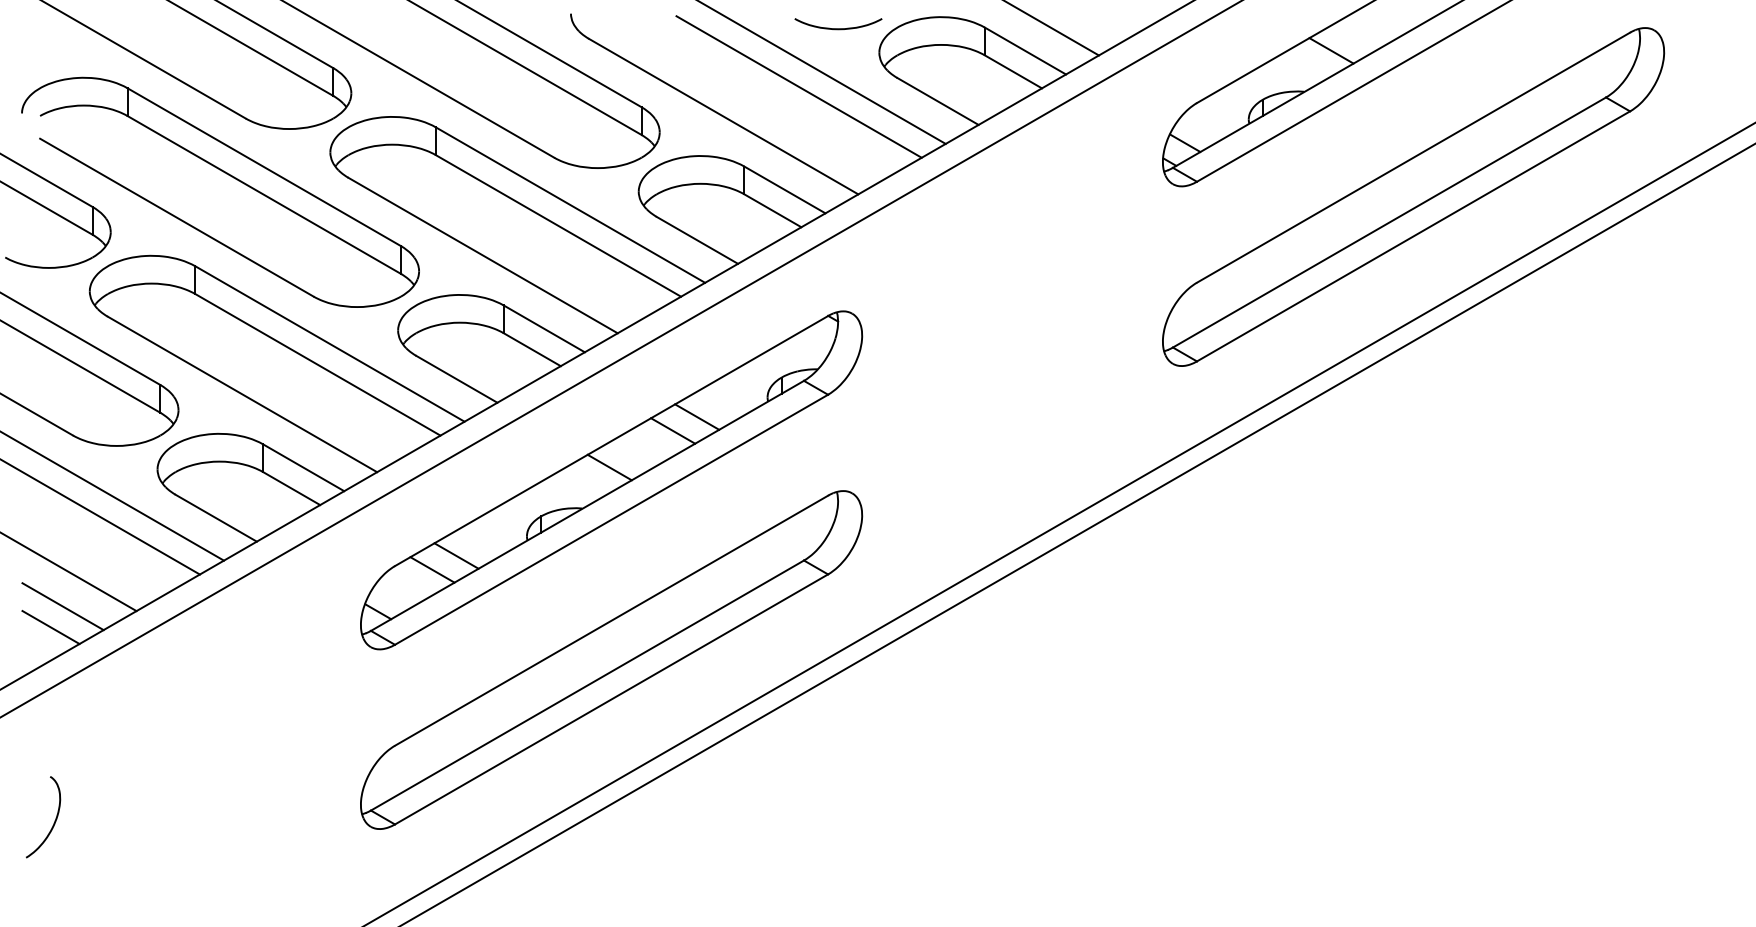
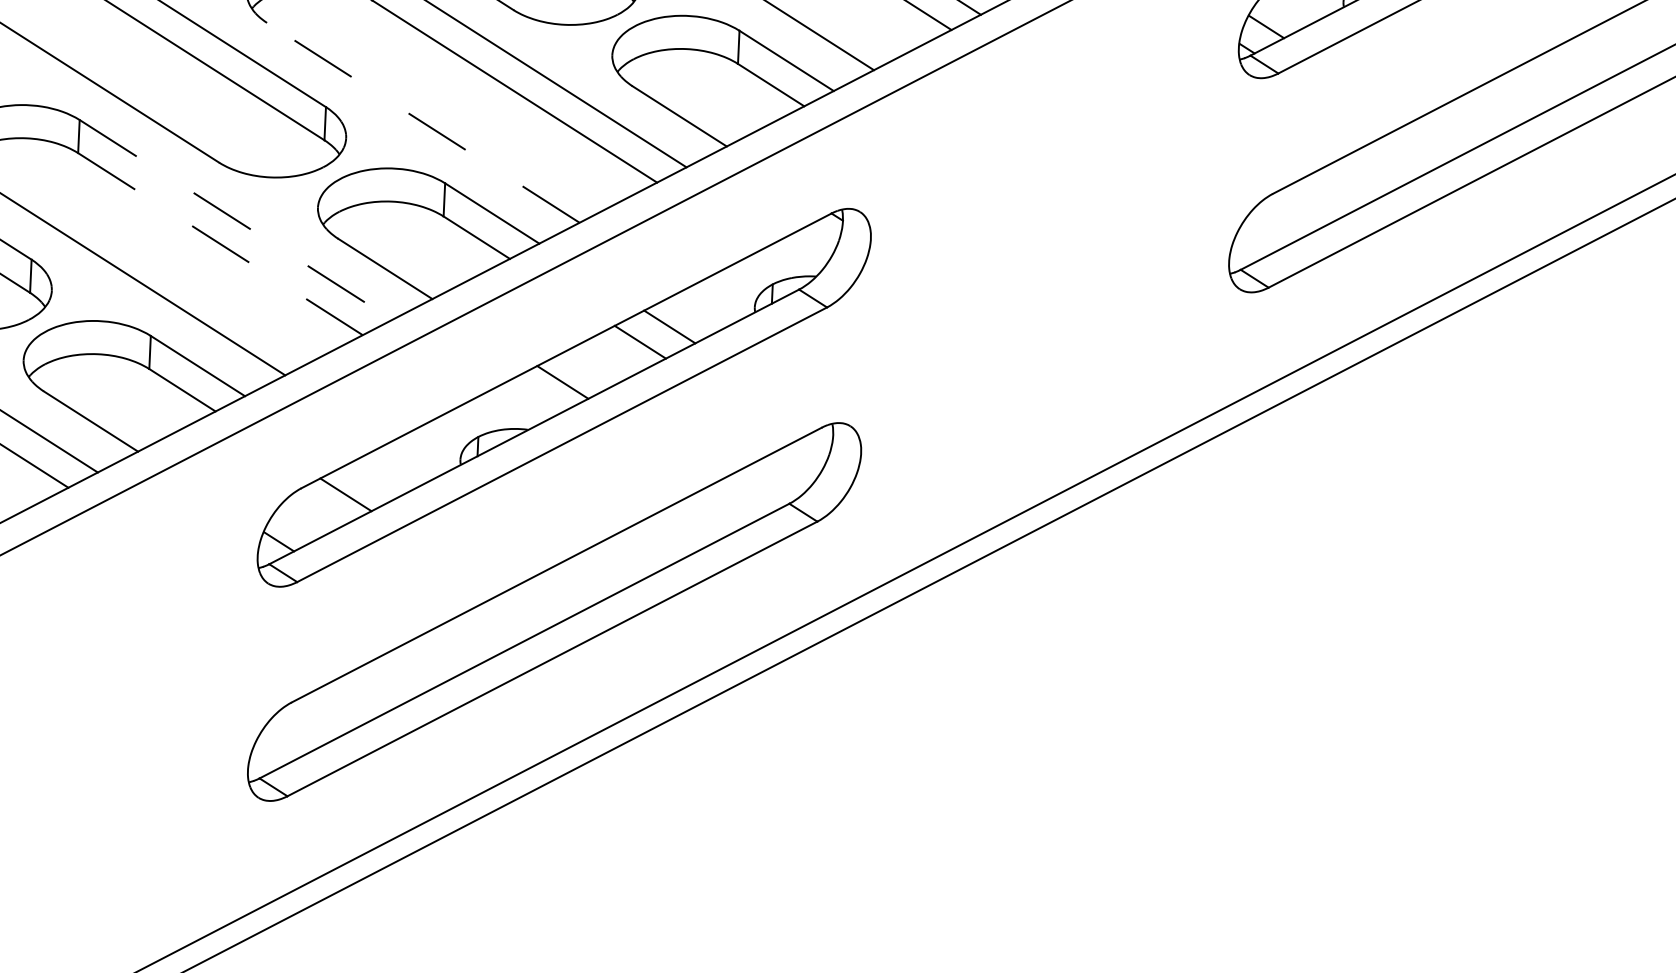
line: (482, 255) -> (422, 122), solid -> dashed
line: (330, 344) -> (236, 220), solid -> dashed
line: (317, 364) -> (220, 243), solid -> dashed
line: (456, 555) -> (375, 478), removed

